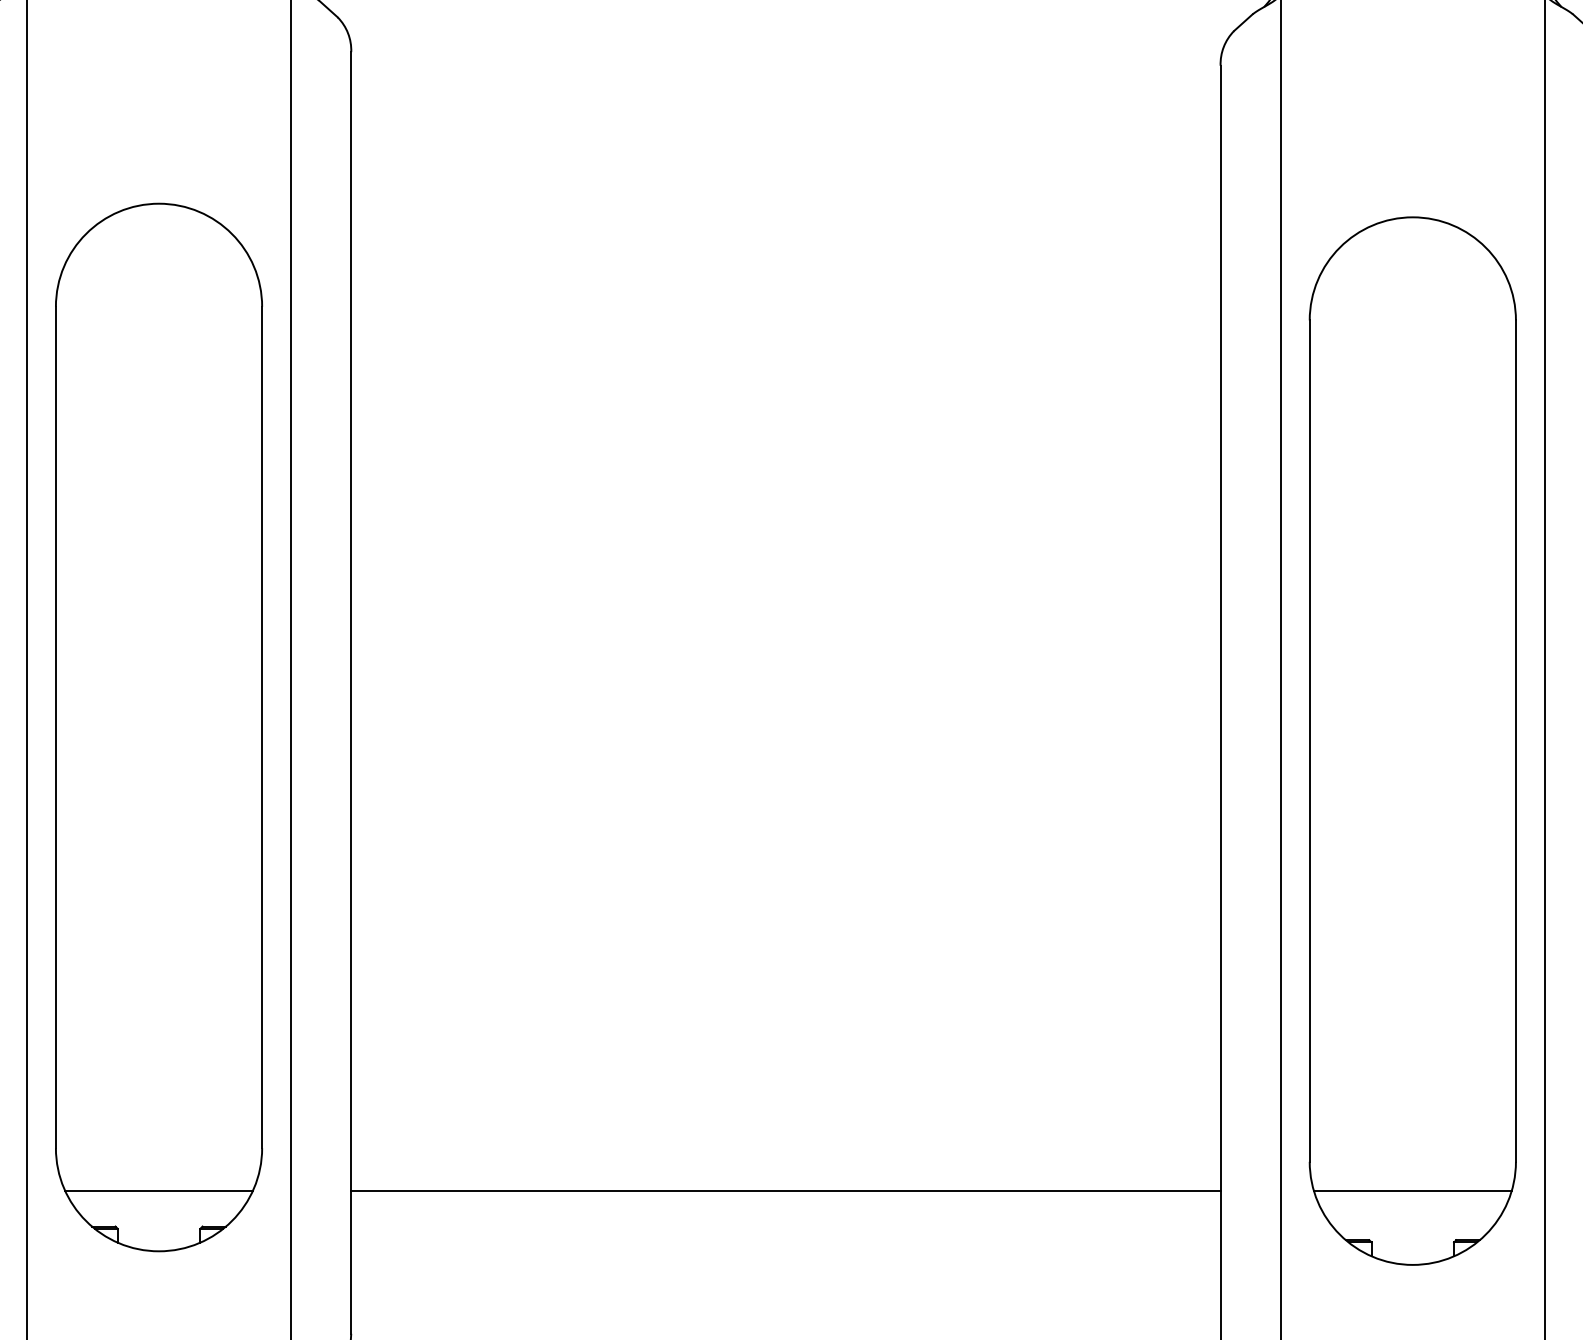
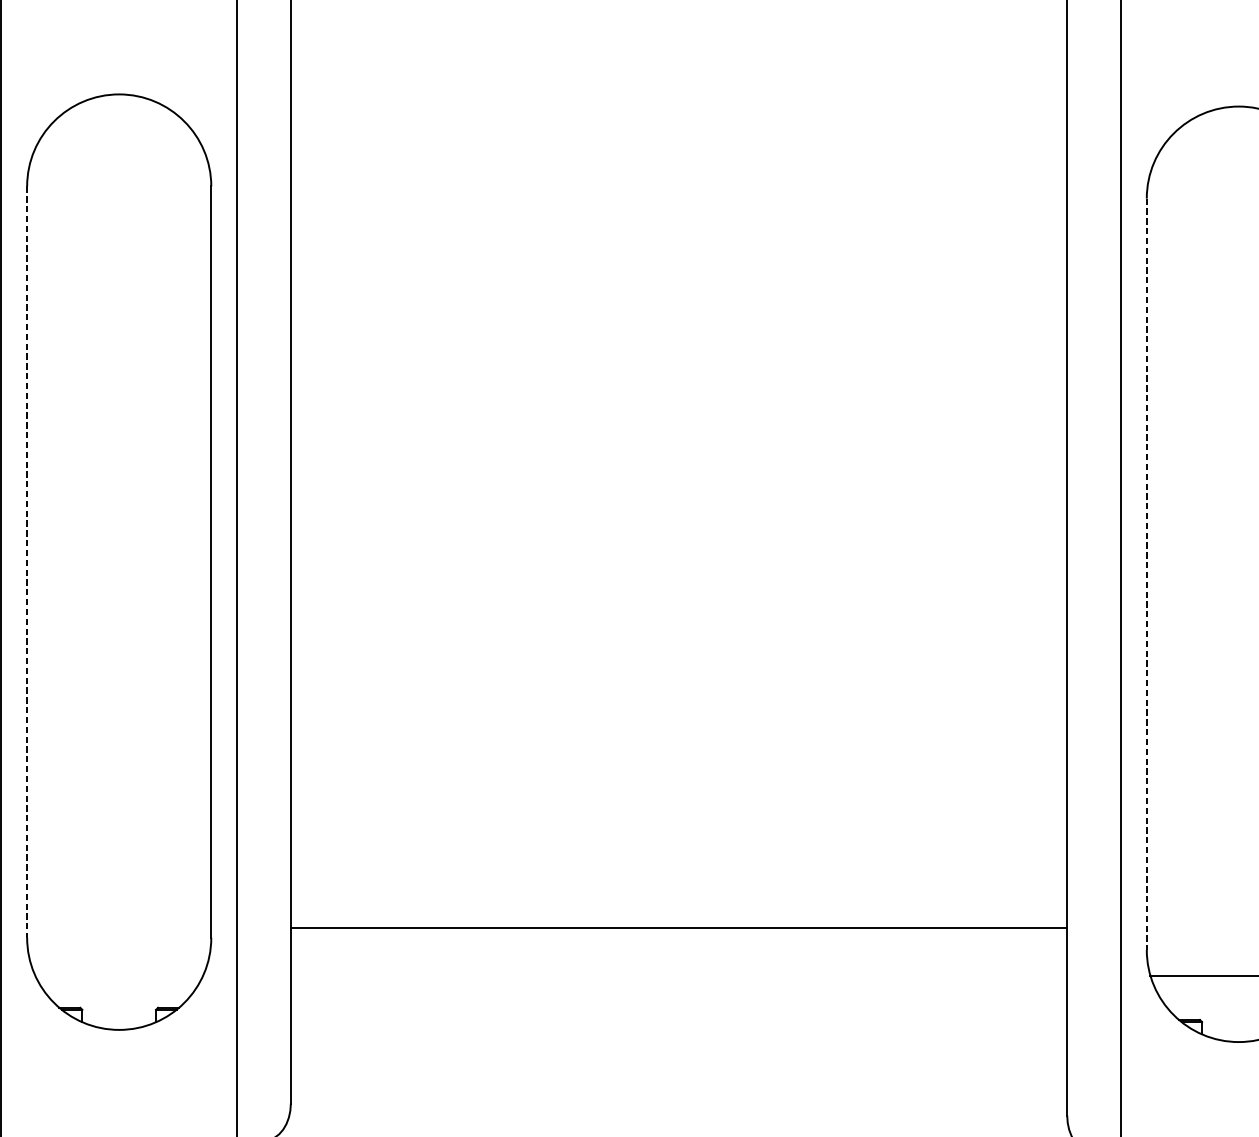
line: (55, 727) -> (26, 562), solid -> dashed
line: (1309, 741) -> (1146, 574), solid -> dashed
line: (158, 1190) -> (118, 975), removed
line: (785, 1190) -> (678, 927), moved

